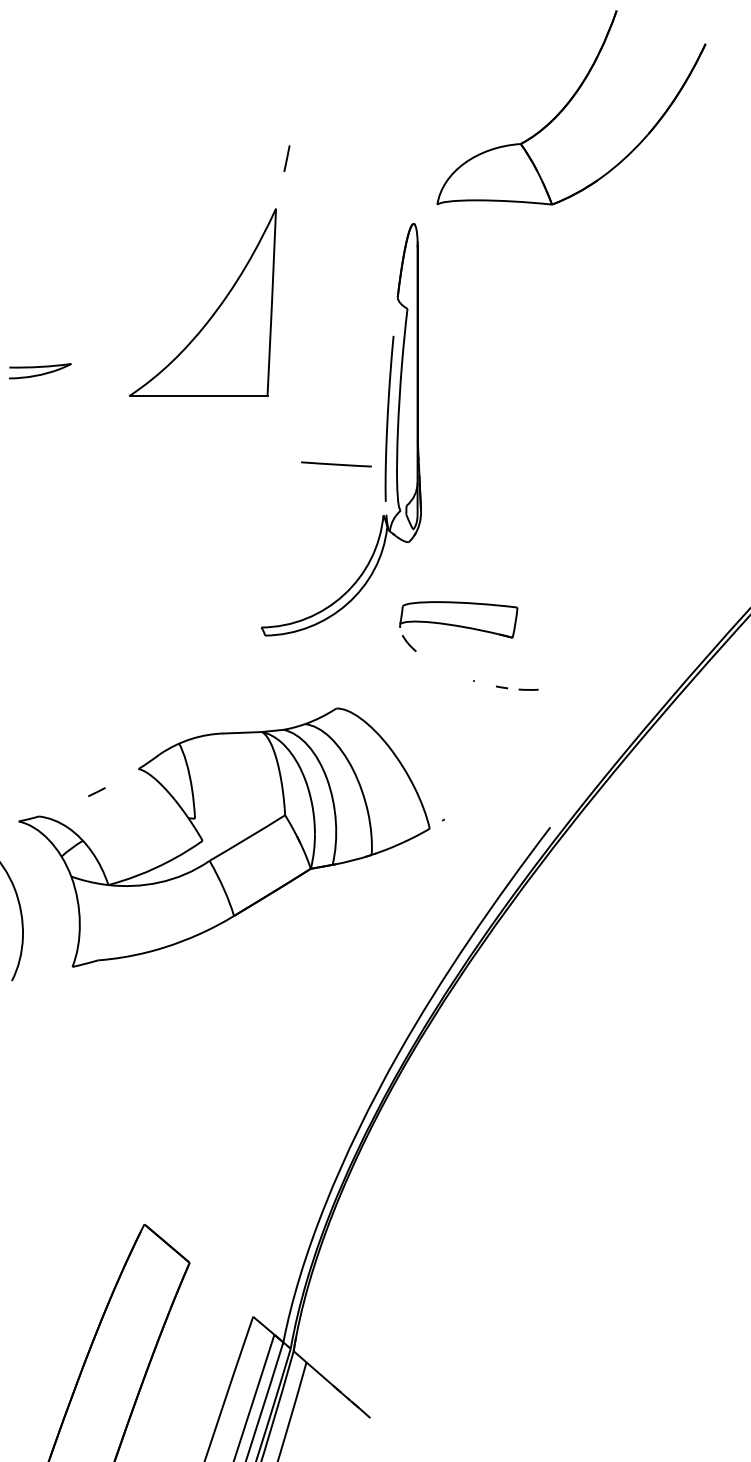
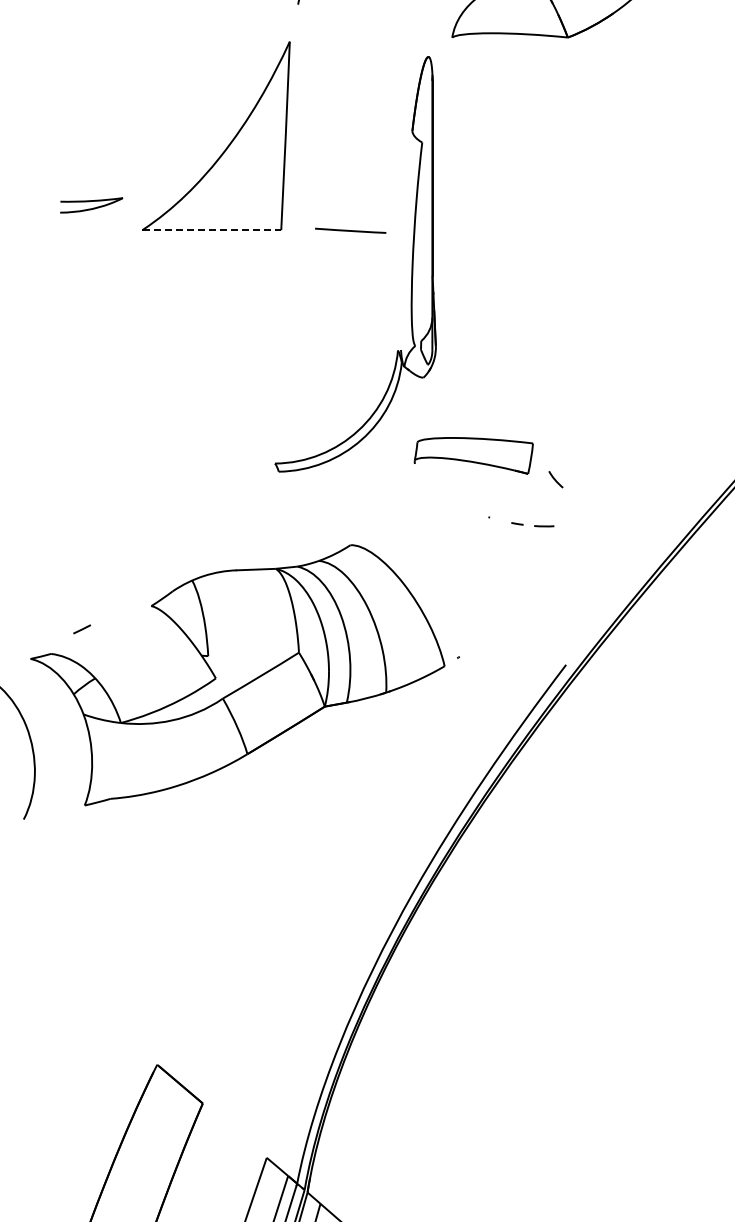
part: (40, 371) -> (91, 205), moved
line: (198, 395) -> (211, 229), solid -> dashed
curve: (388, 418) -> (403, 253), removed
line: (336, 464) -> (350, 230), moved
line: (409, 643) -> (556, 479), moved
line: (96, 791) -> (81, 628), moved

